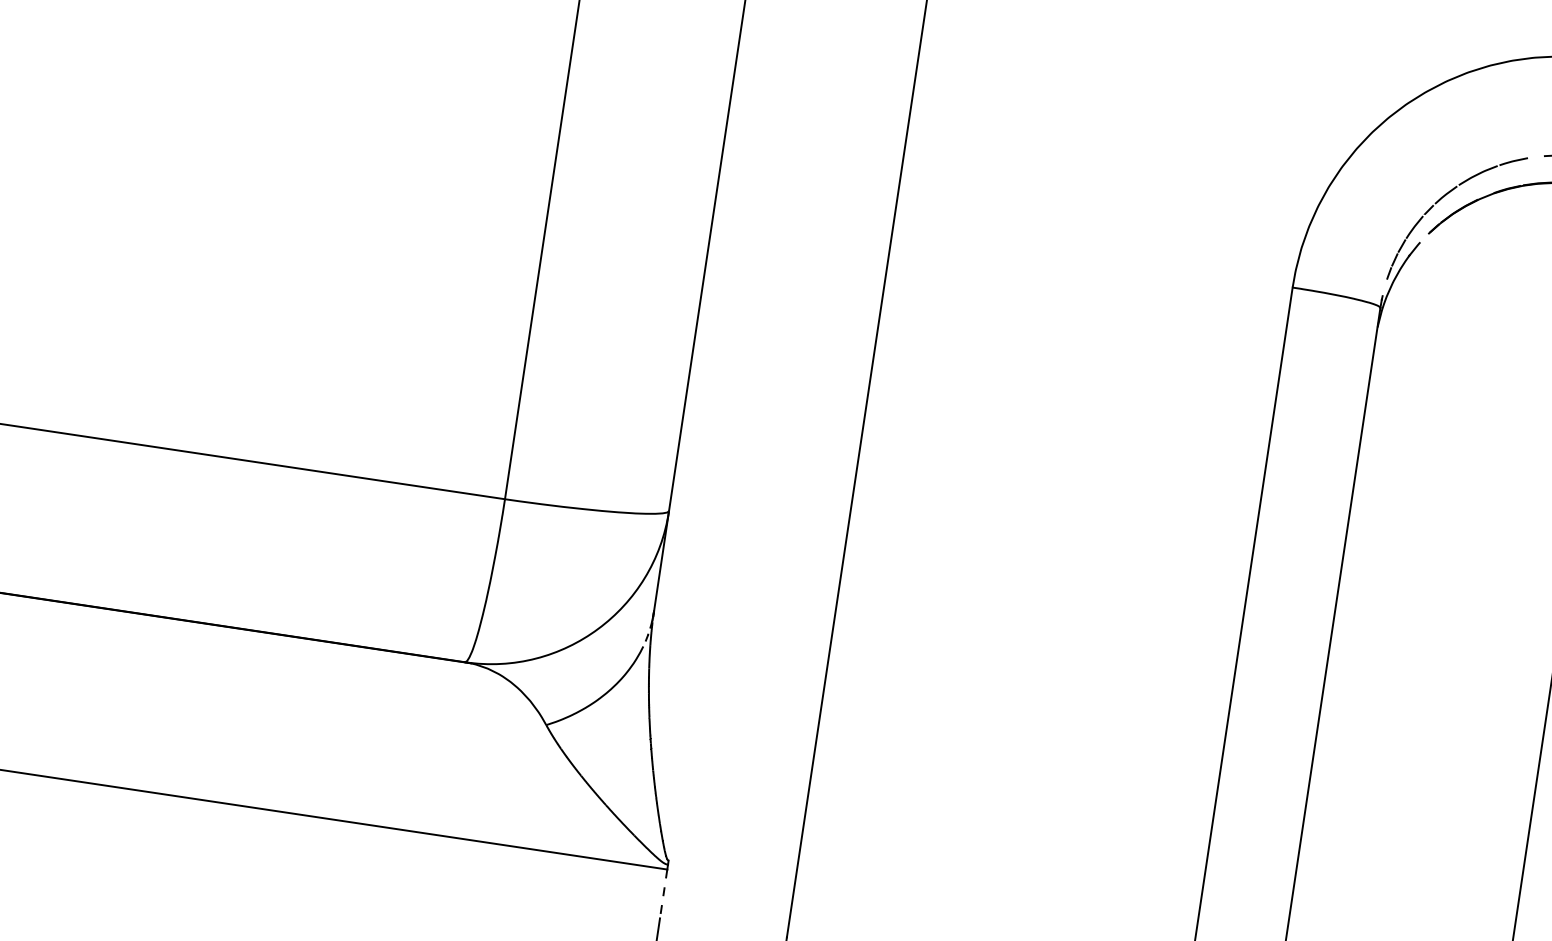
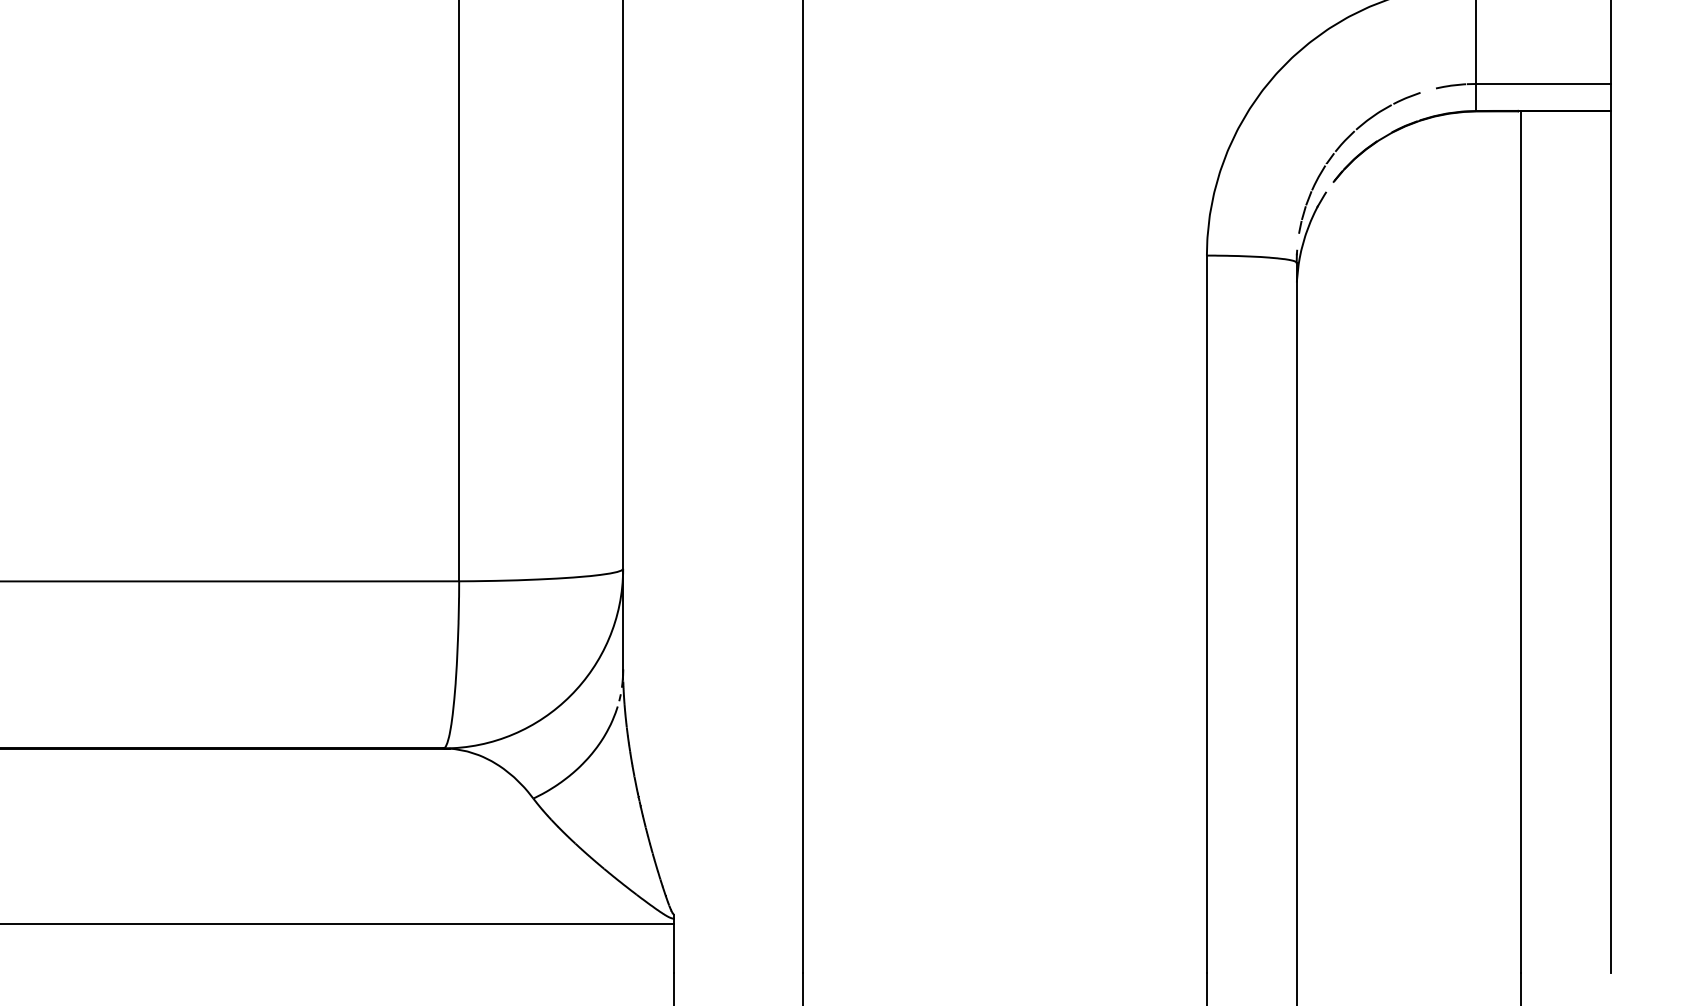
line: (663, 894) -> (674, 948), dashed -> solid

